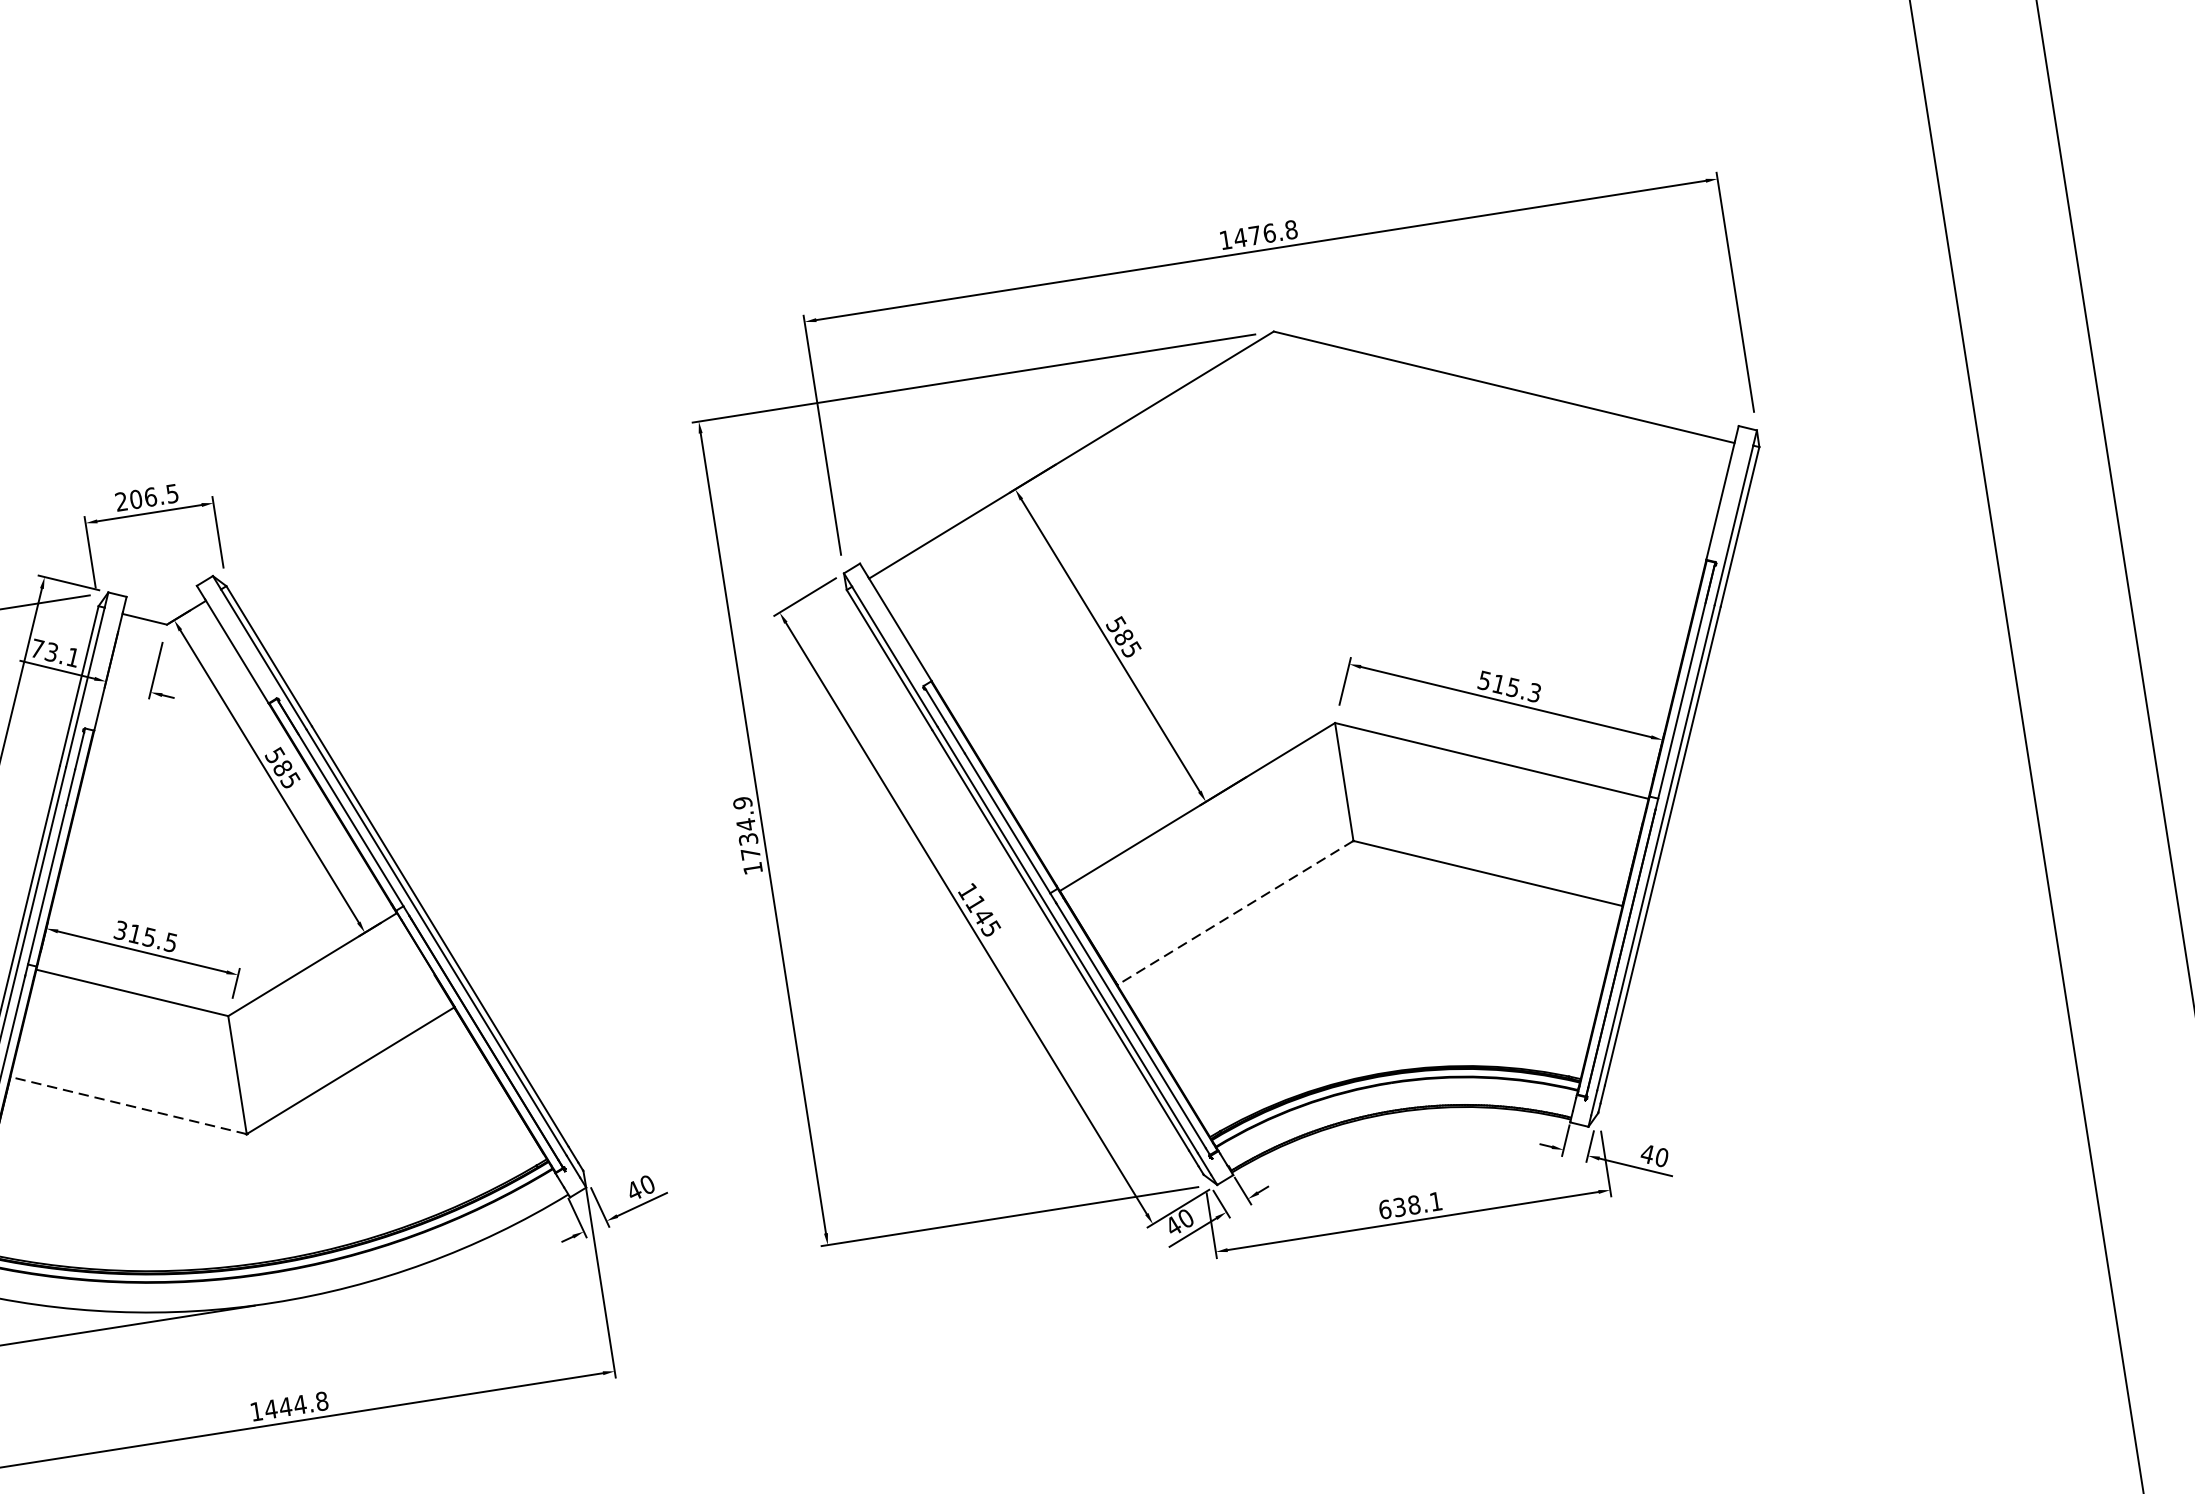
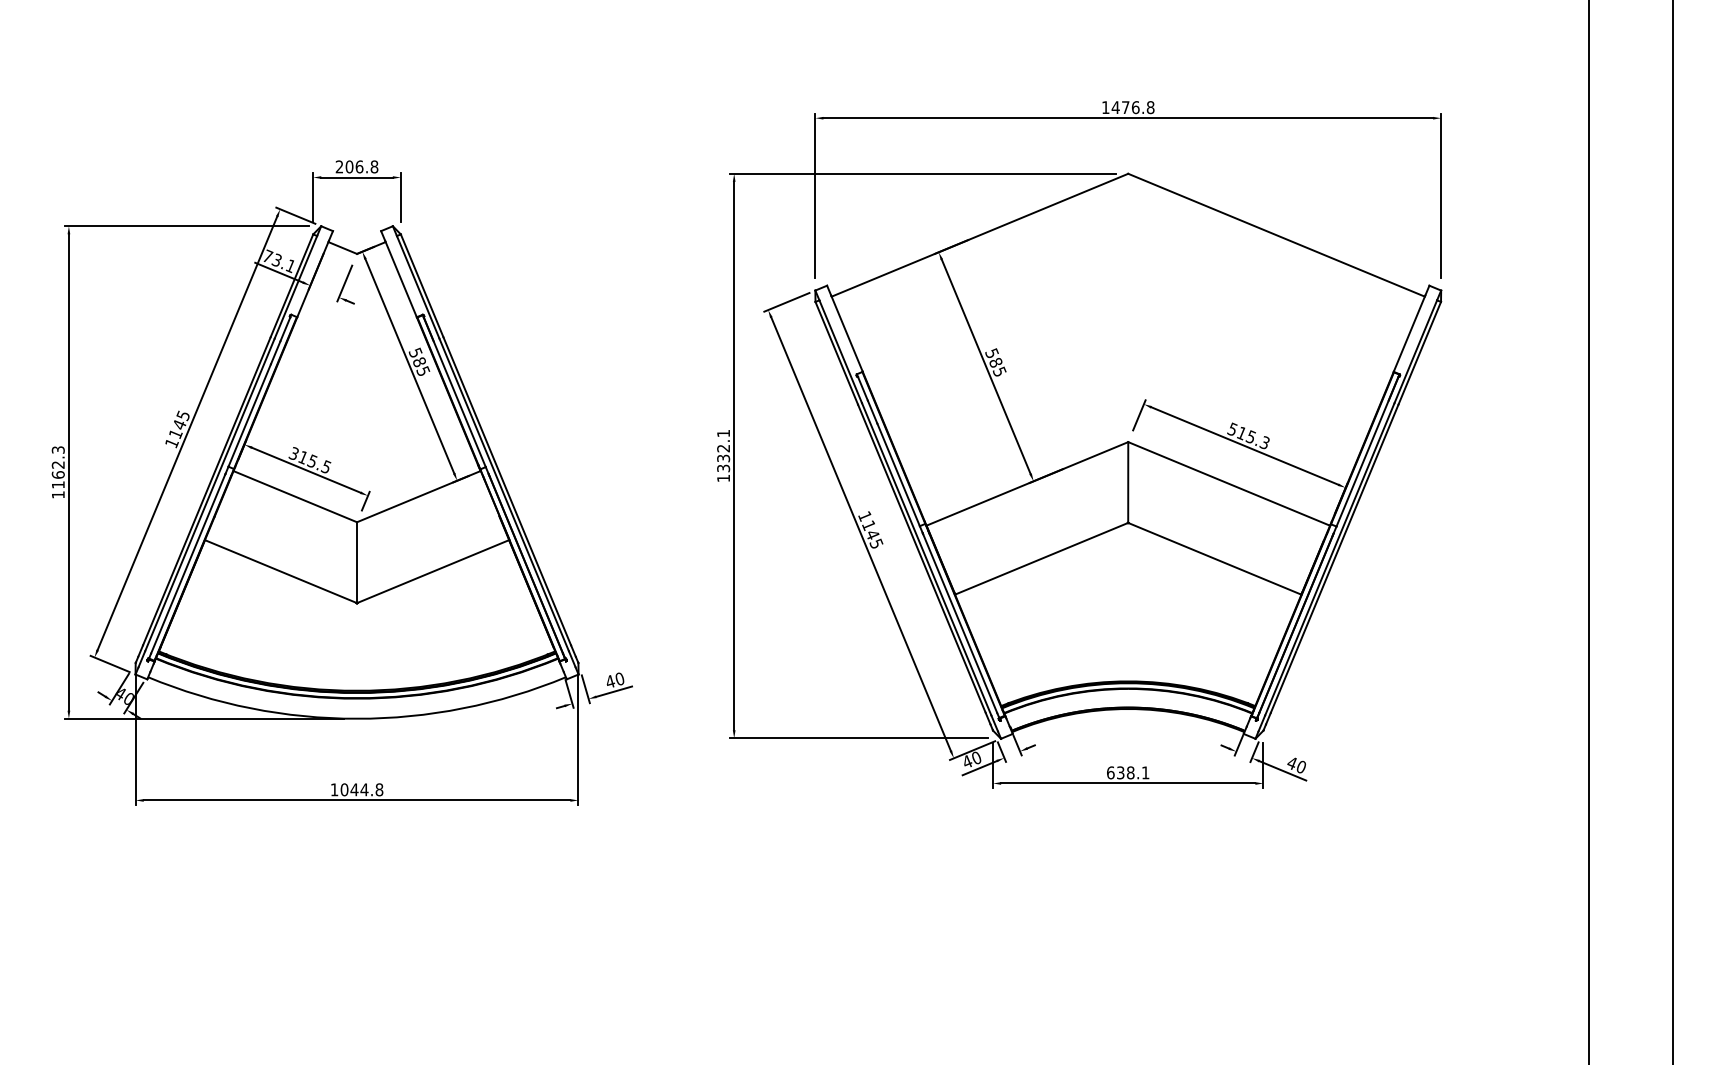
text: (172, 493) -> (374, 166), 206.5 -> 206.8
text: (746, 827) -> (723, 450), 1734.9 -> 1332.1
line: (1235, 912) -> (1041, 558), dashed -> solid
line: (127, 1105) -> (280, 571), dashed -> solid
text: (270, 1408) -> (344, 789), 1444.8 -> 1044.8

